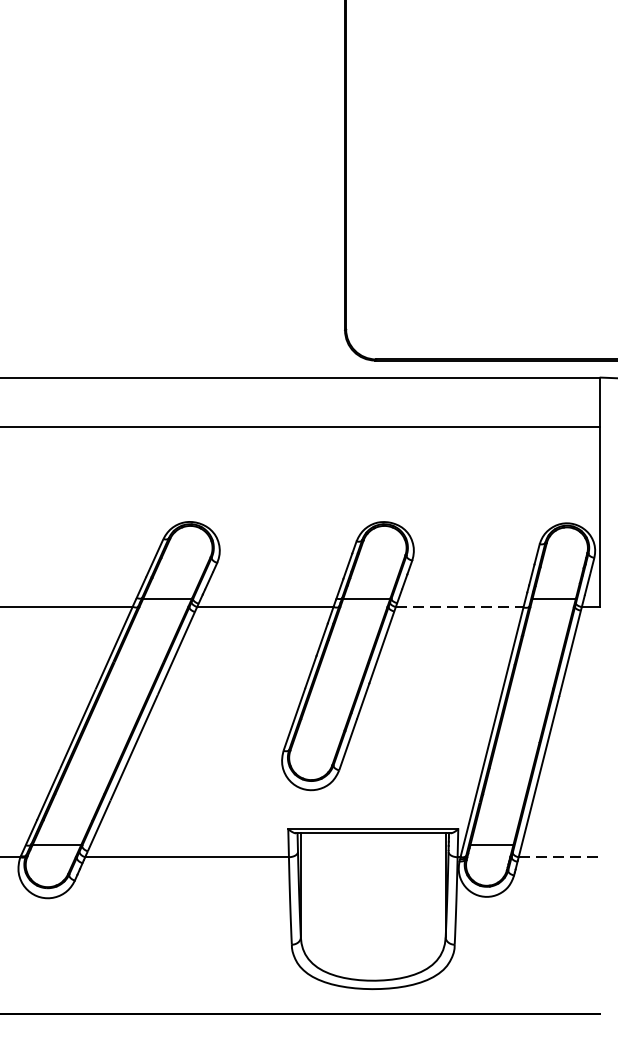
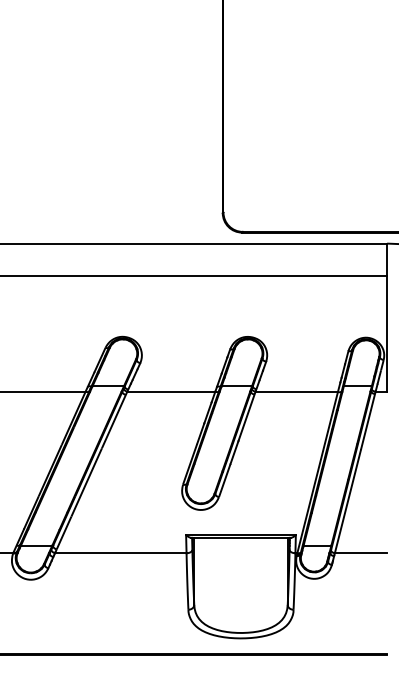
line: (460, 606) -> (297, 391), dashed -> solid
line: (559, 857) -> (361, 553), dashed -> solid

